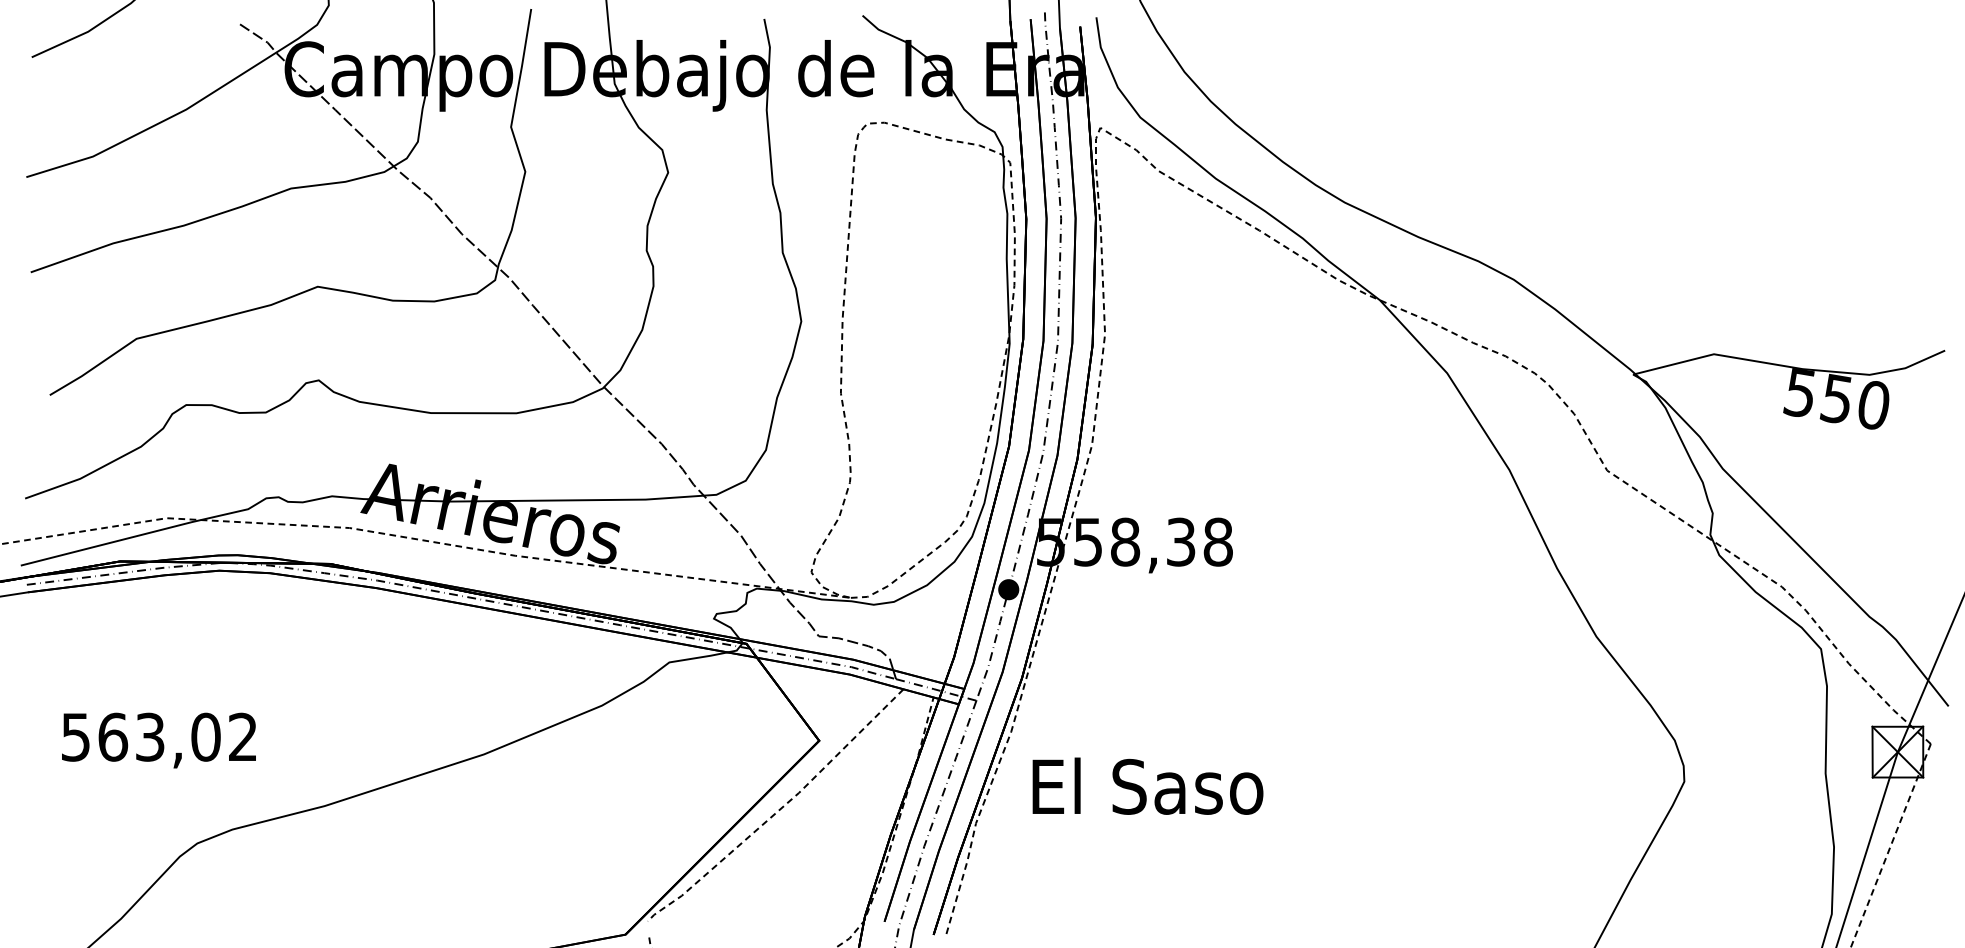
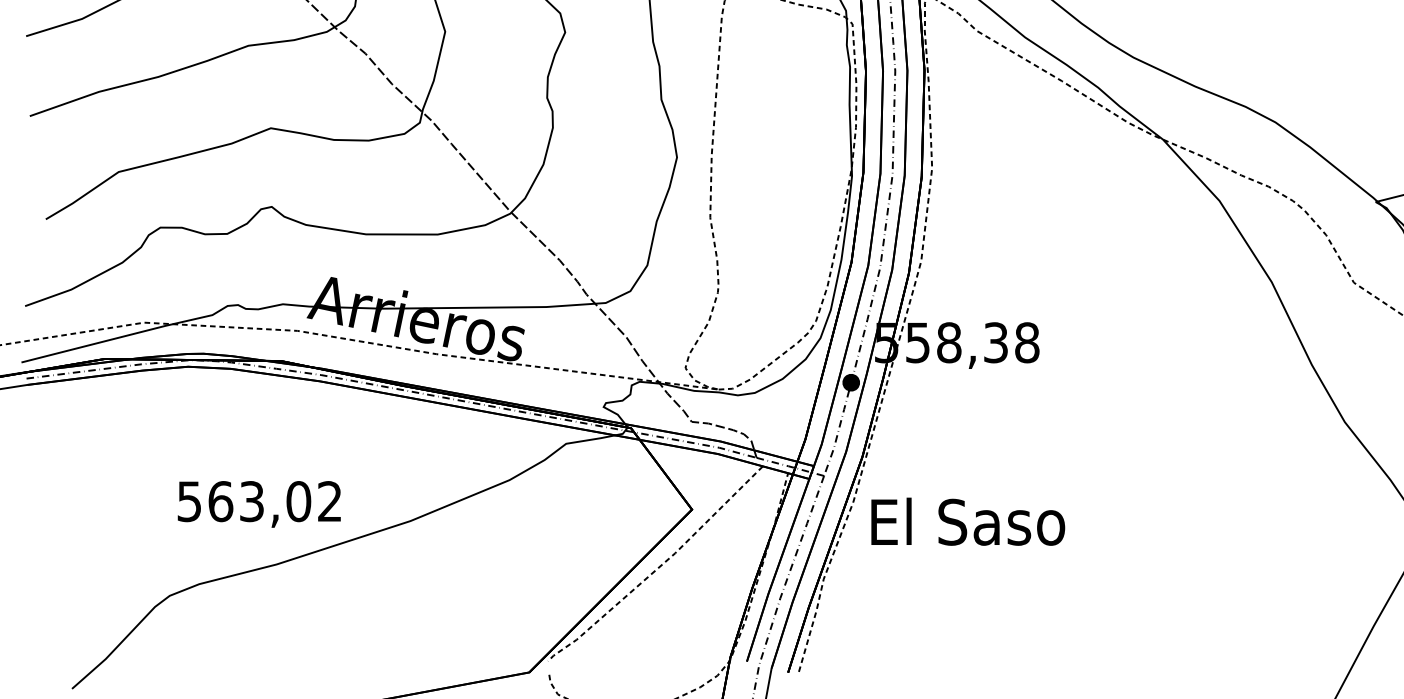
text: (158, 740) -> (258, 504), moved
text: (1147, 785) -> (967, 521), moved

